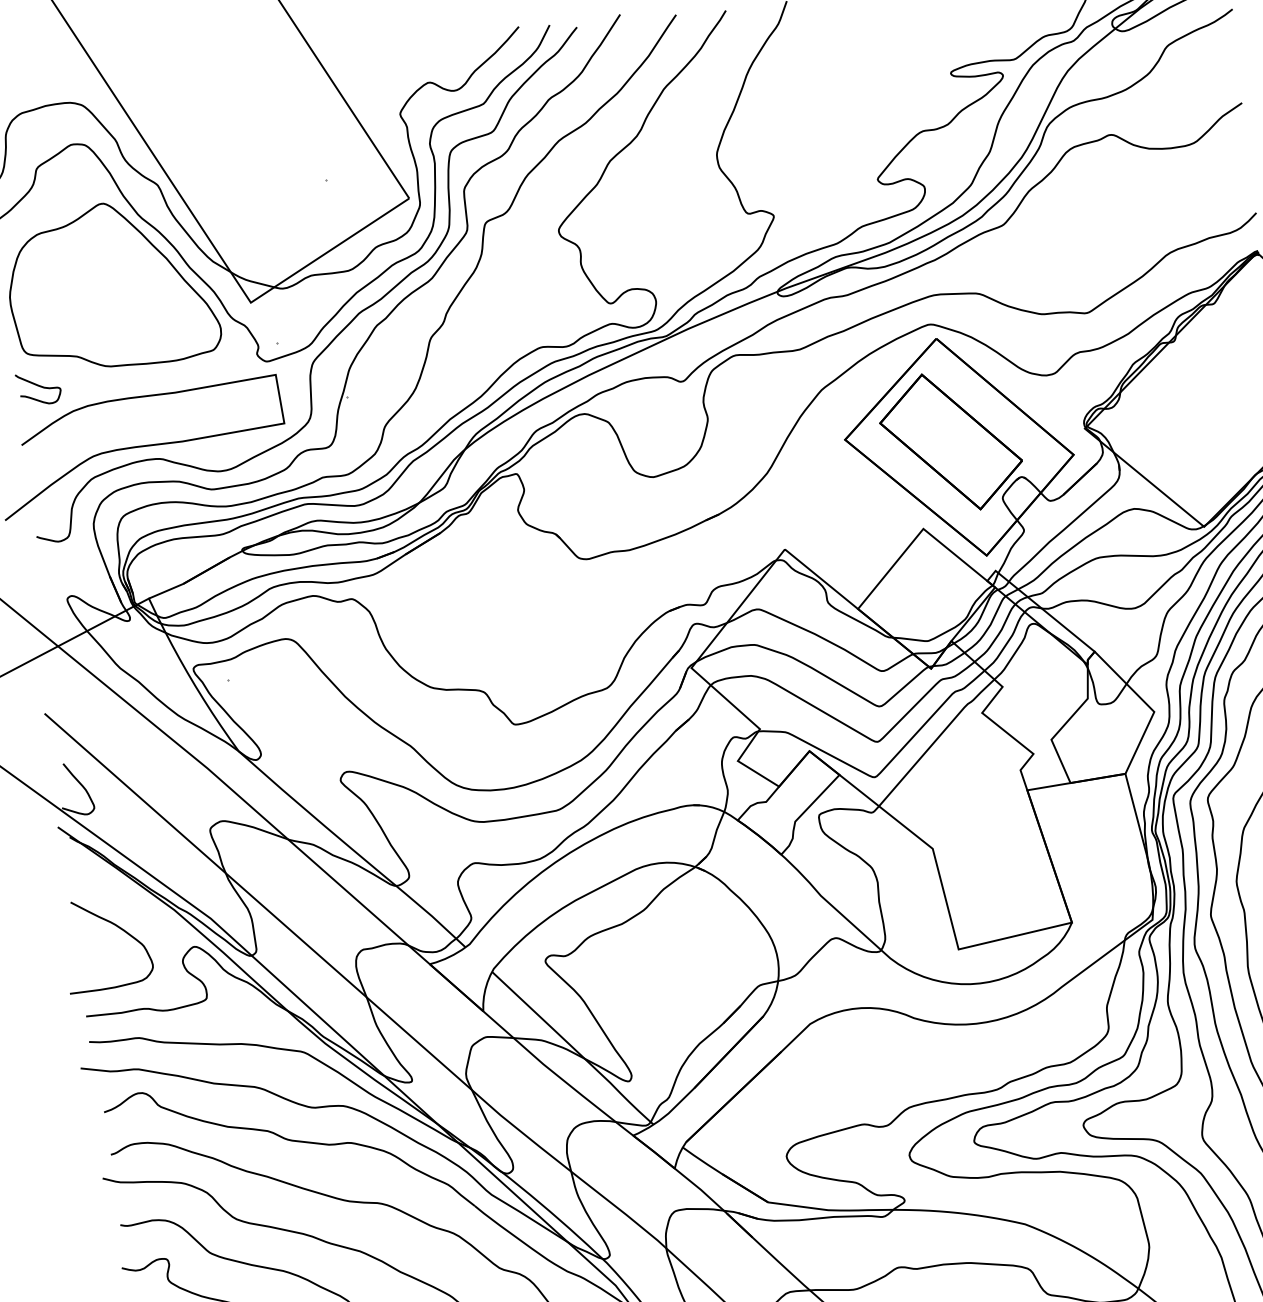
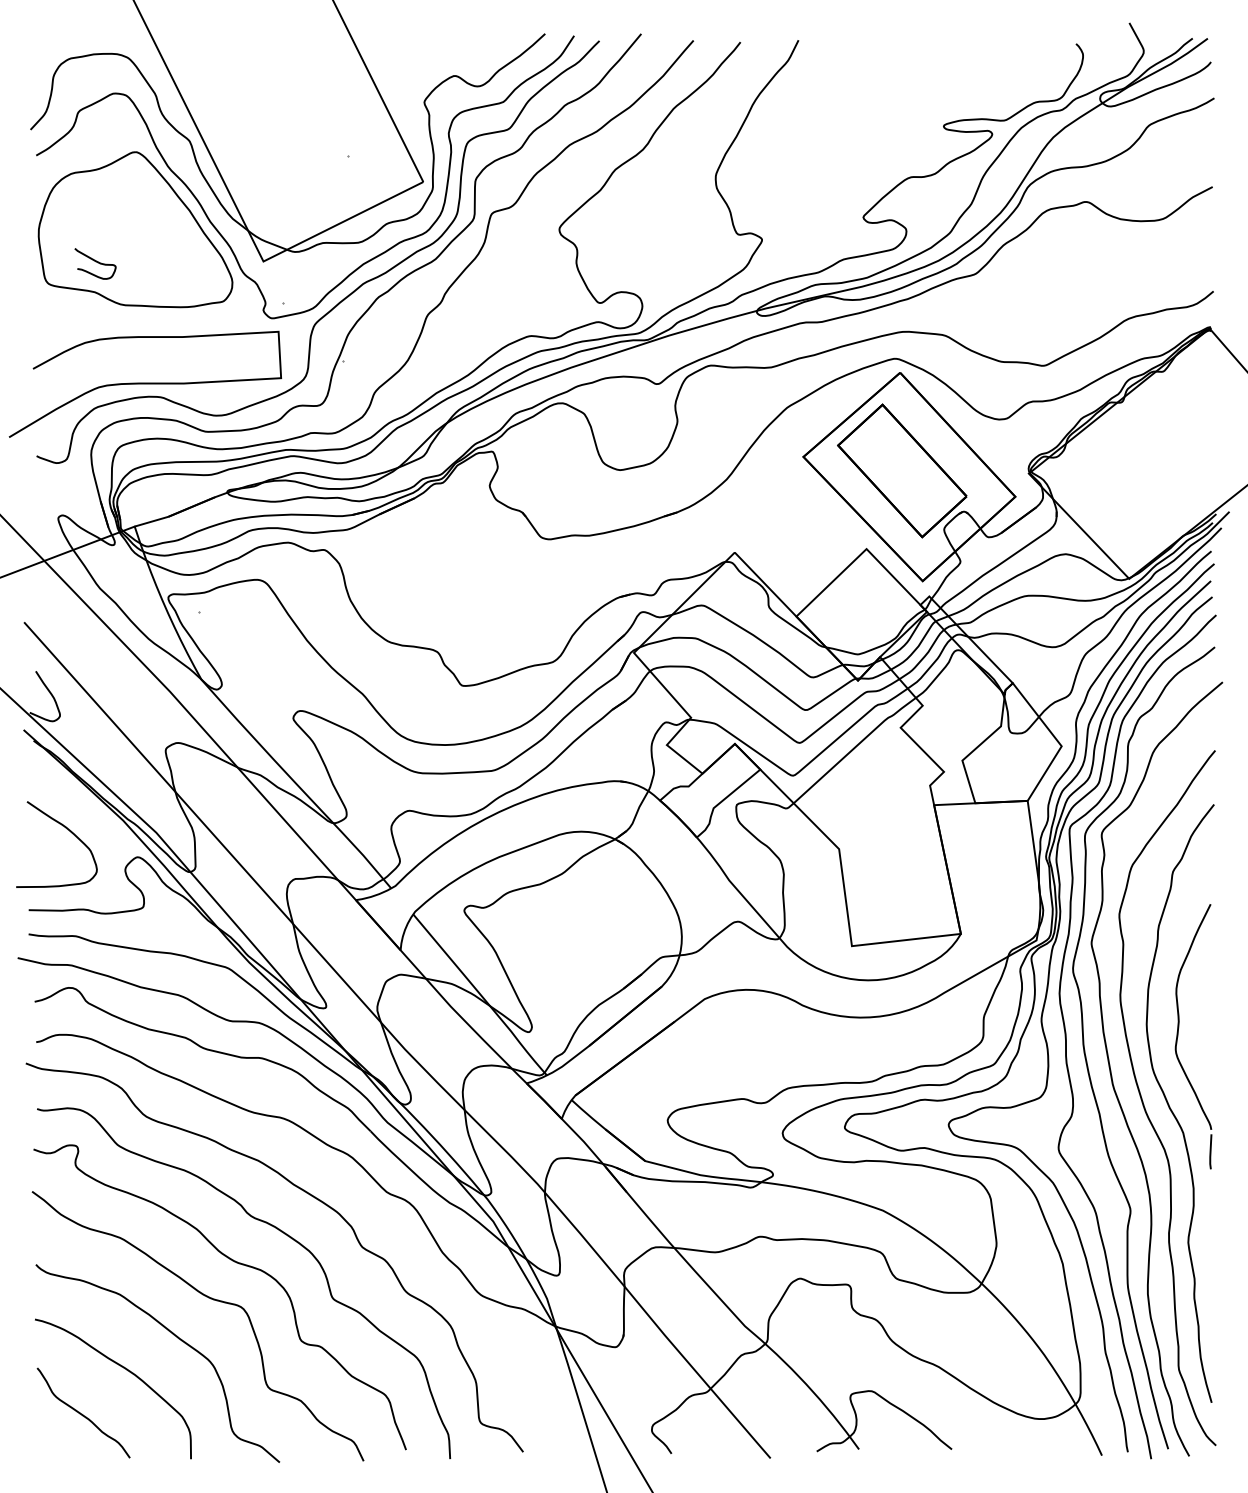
curve: (38, 387) -> (95, 262), moved

